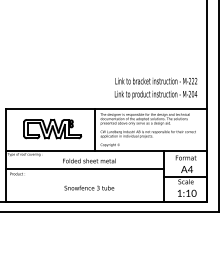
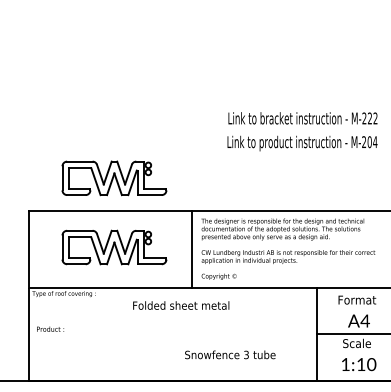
text: (155, 88) -> (301, 131), moved
part: (52, 90) -> (114, 177), added
line: (84, 169) -> (172, 321), removed
text: (89, 187) -> (230, 353), moved

